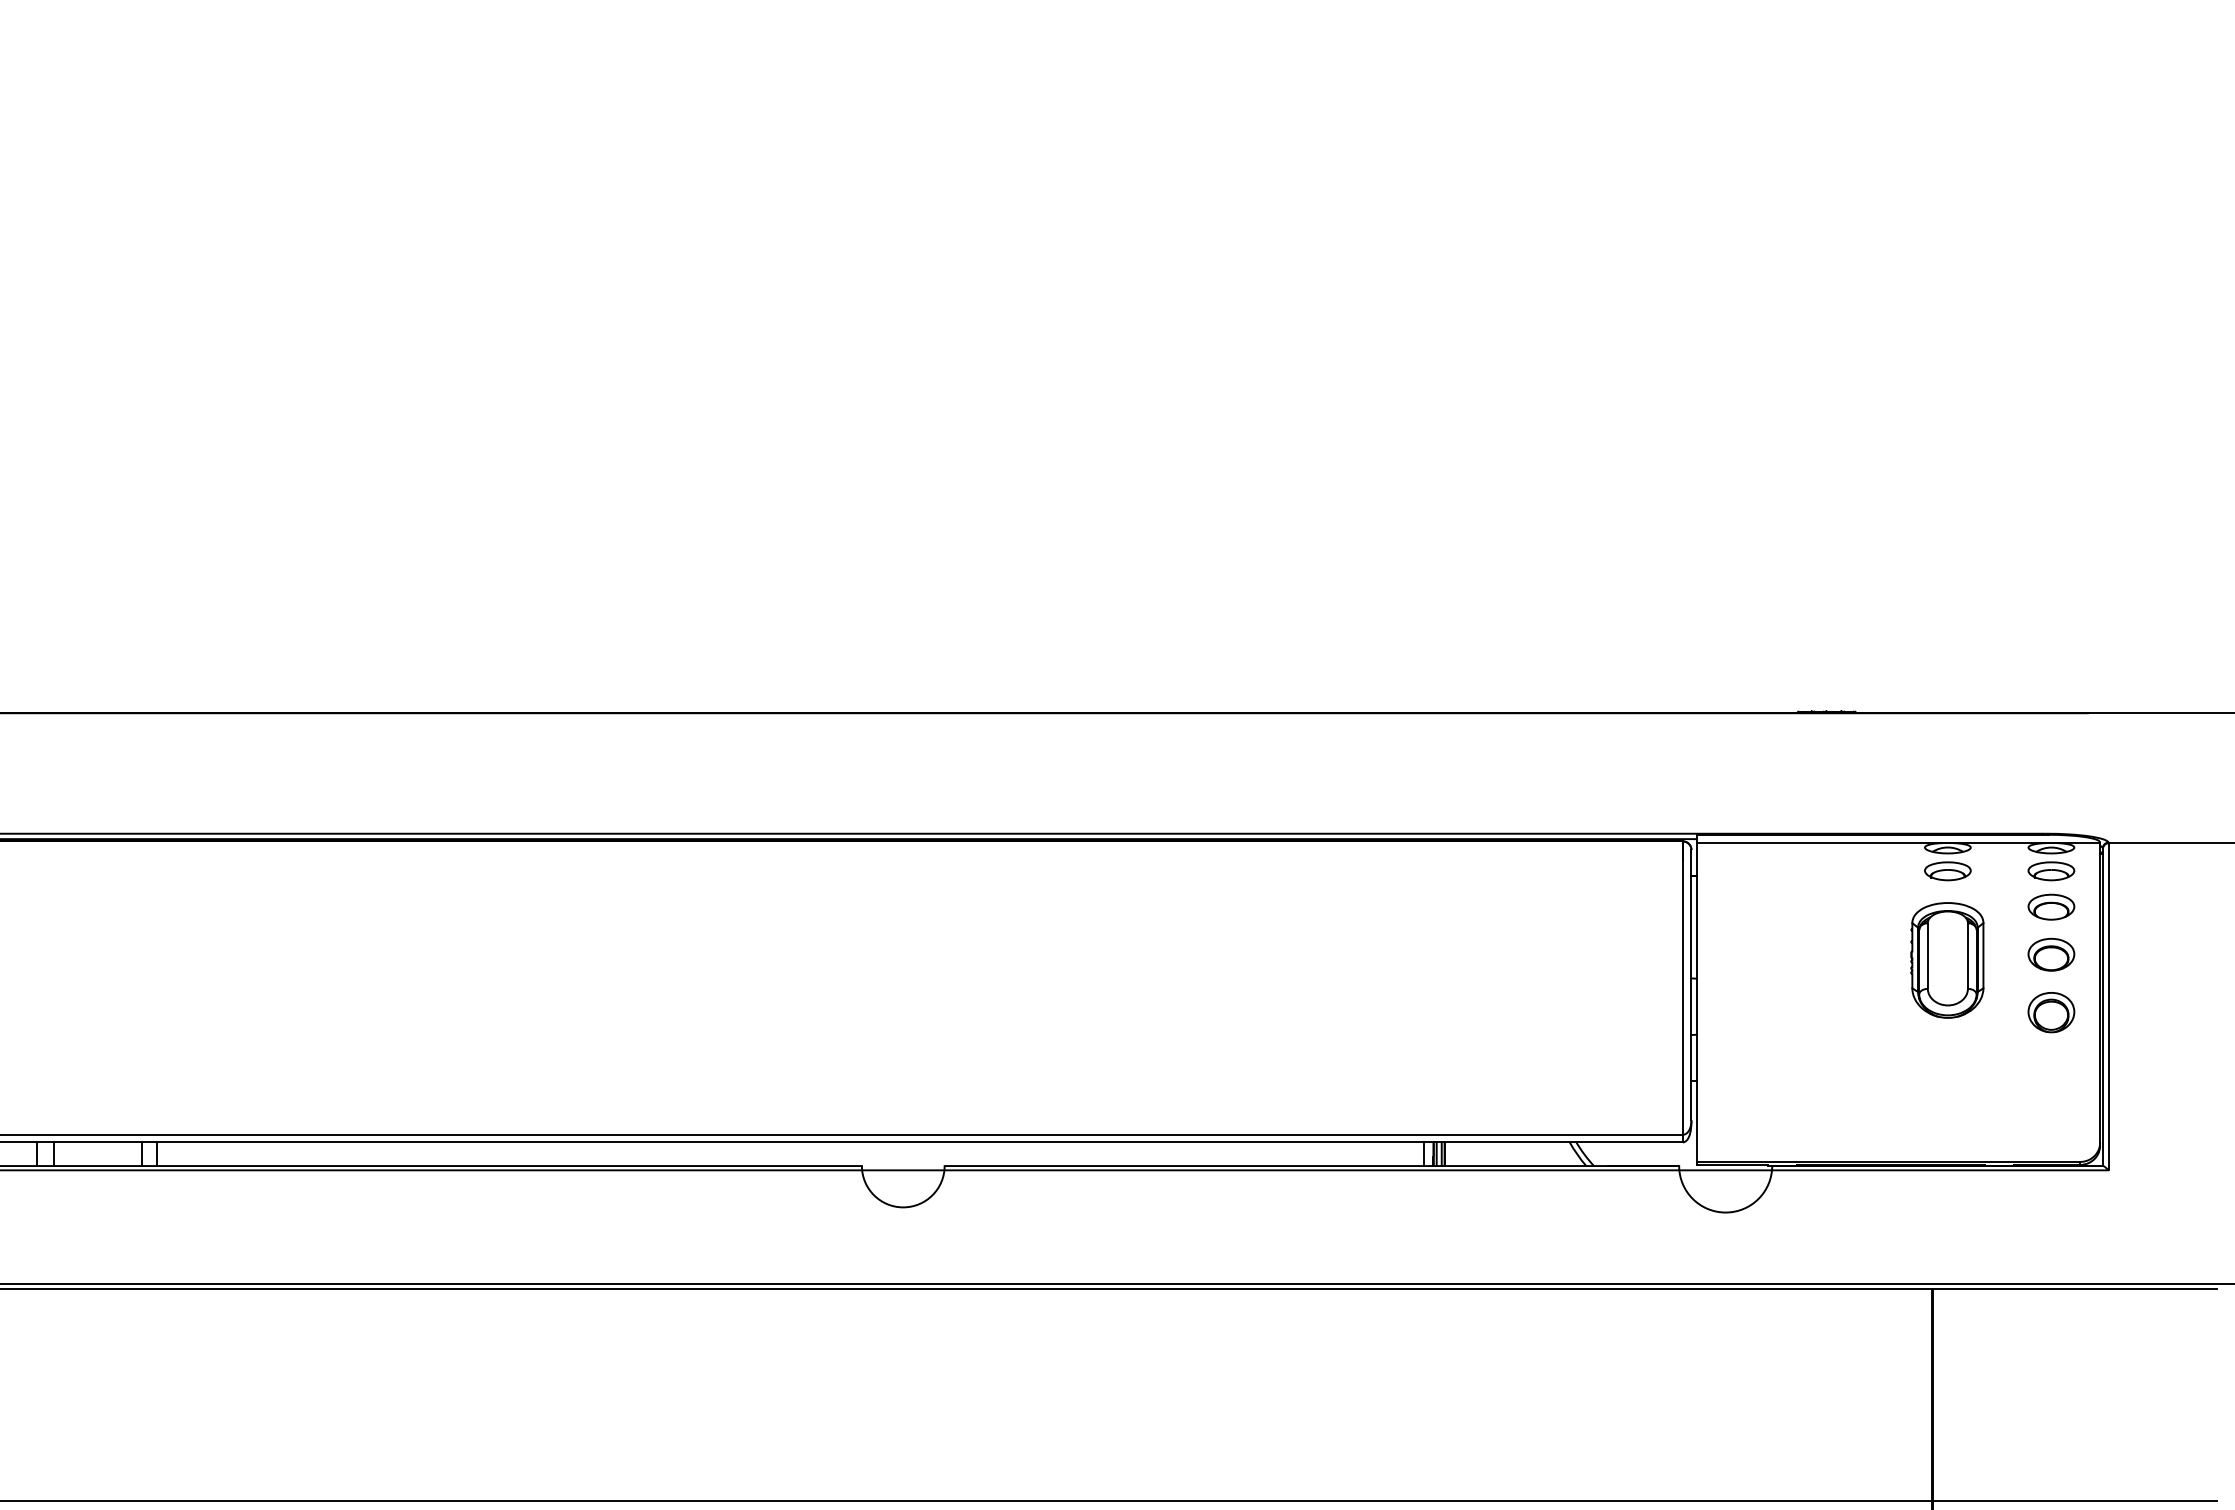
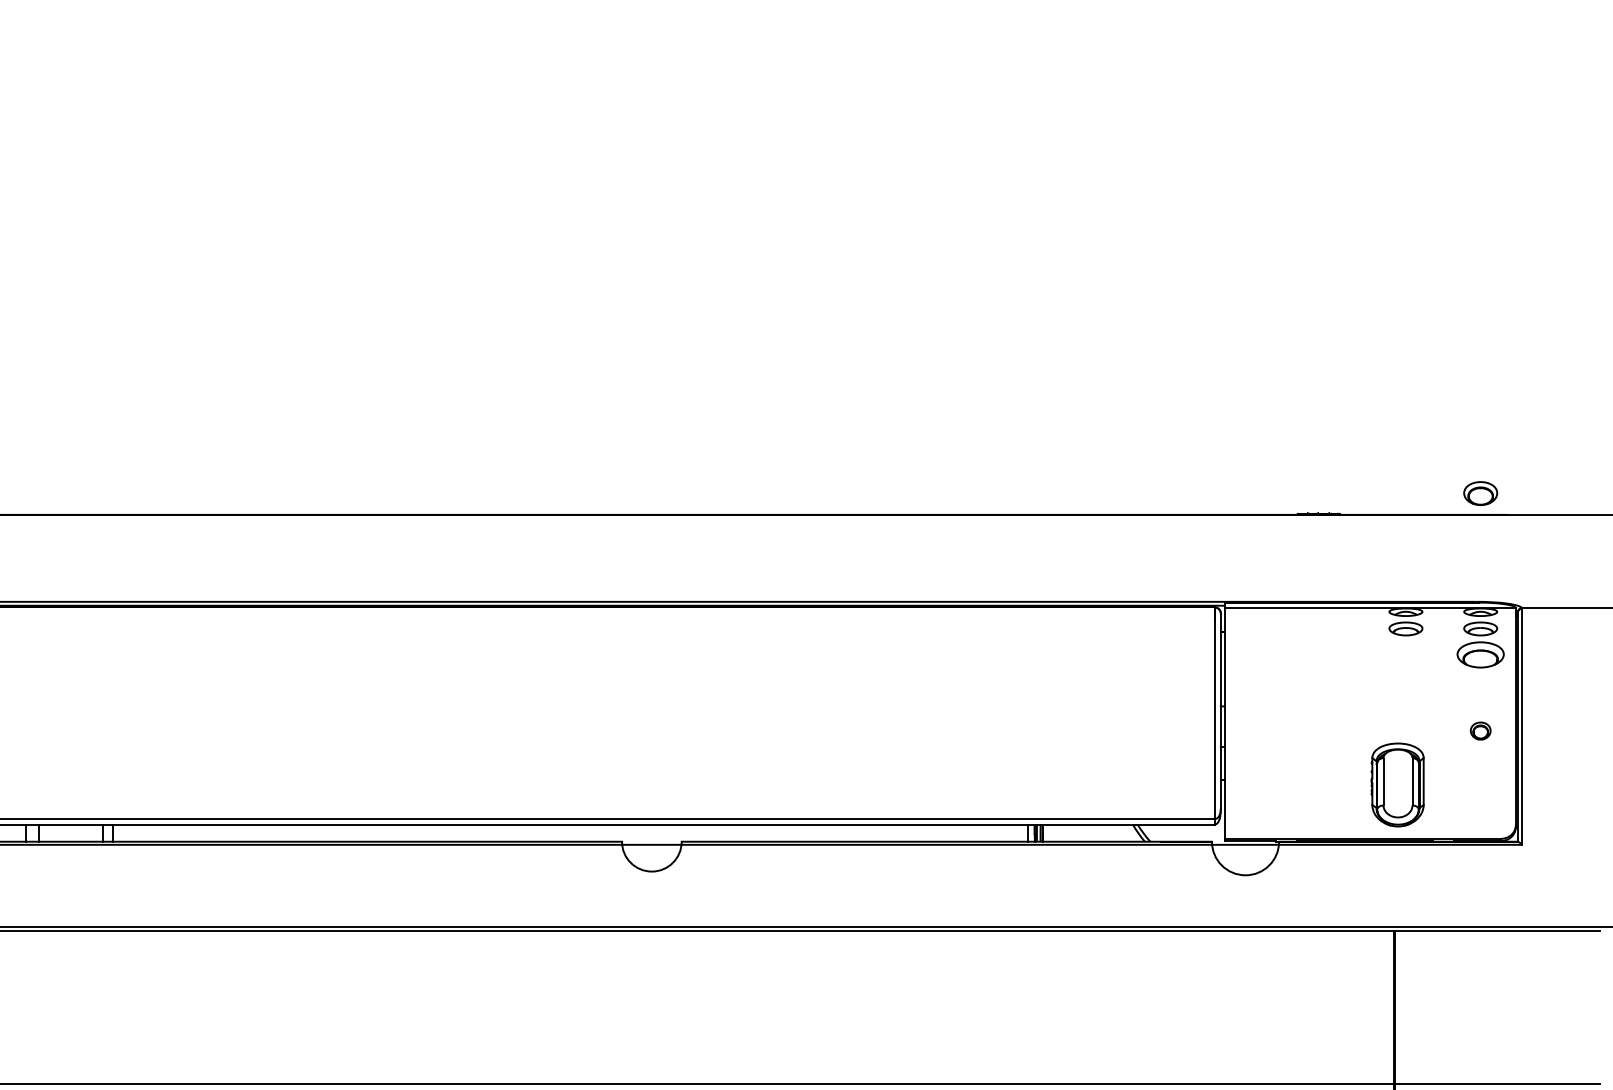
part: (2051, 906) -> (1480, 654), size x1.4
part: (2051, 954) -> (1480, 493), moved
part: (1947, 960) -> (1397, 785), moved
part: (2051, 1012) -> (1480, 730), size x0.6

